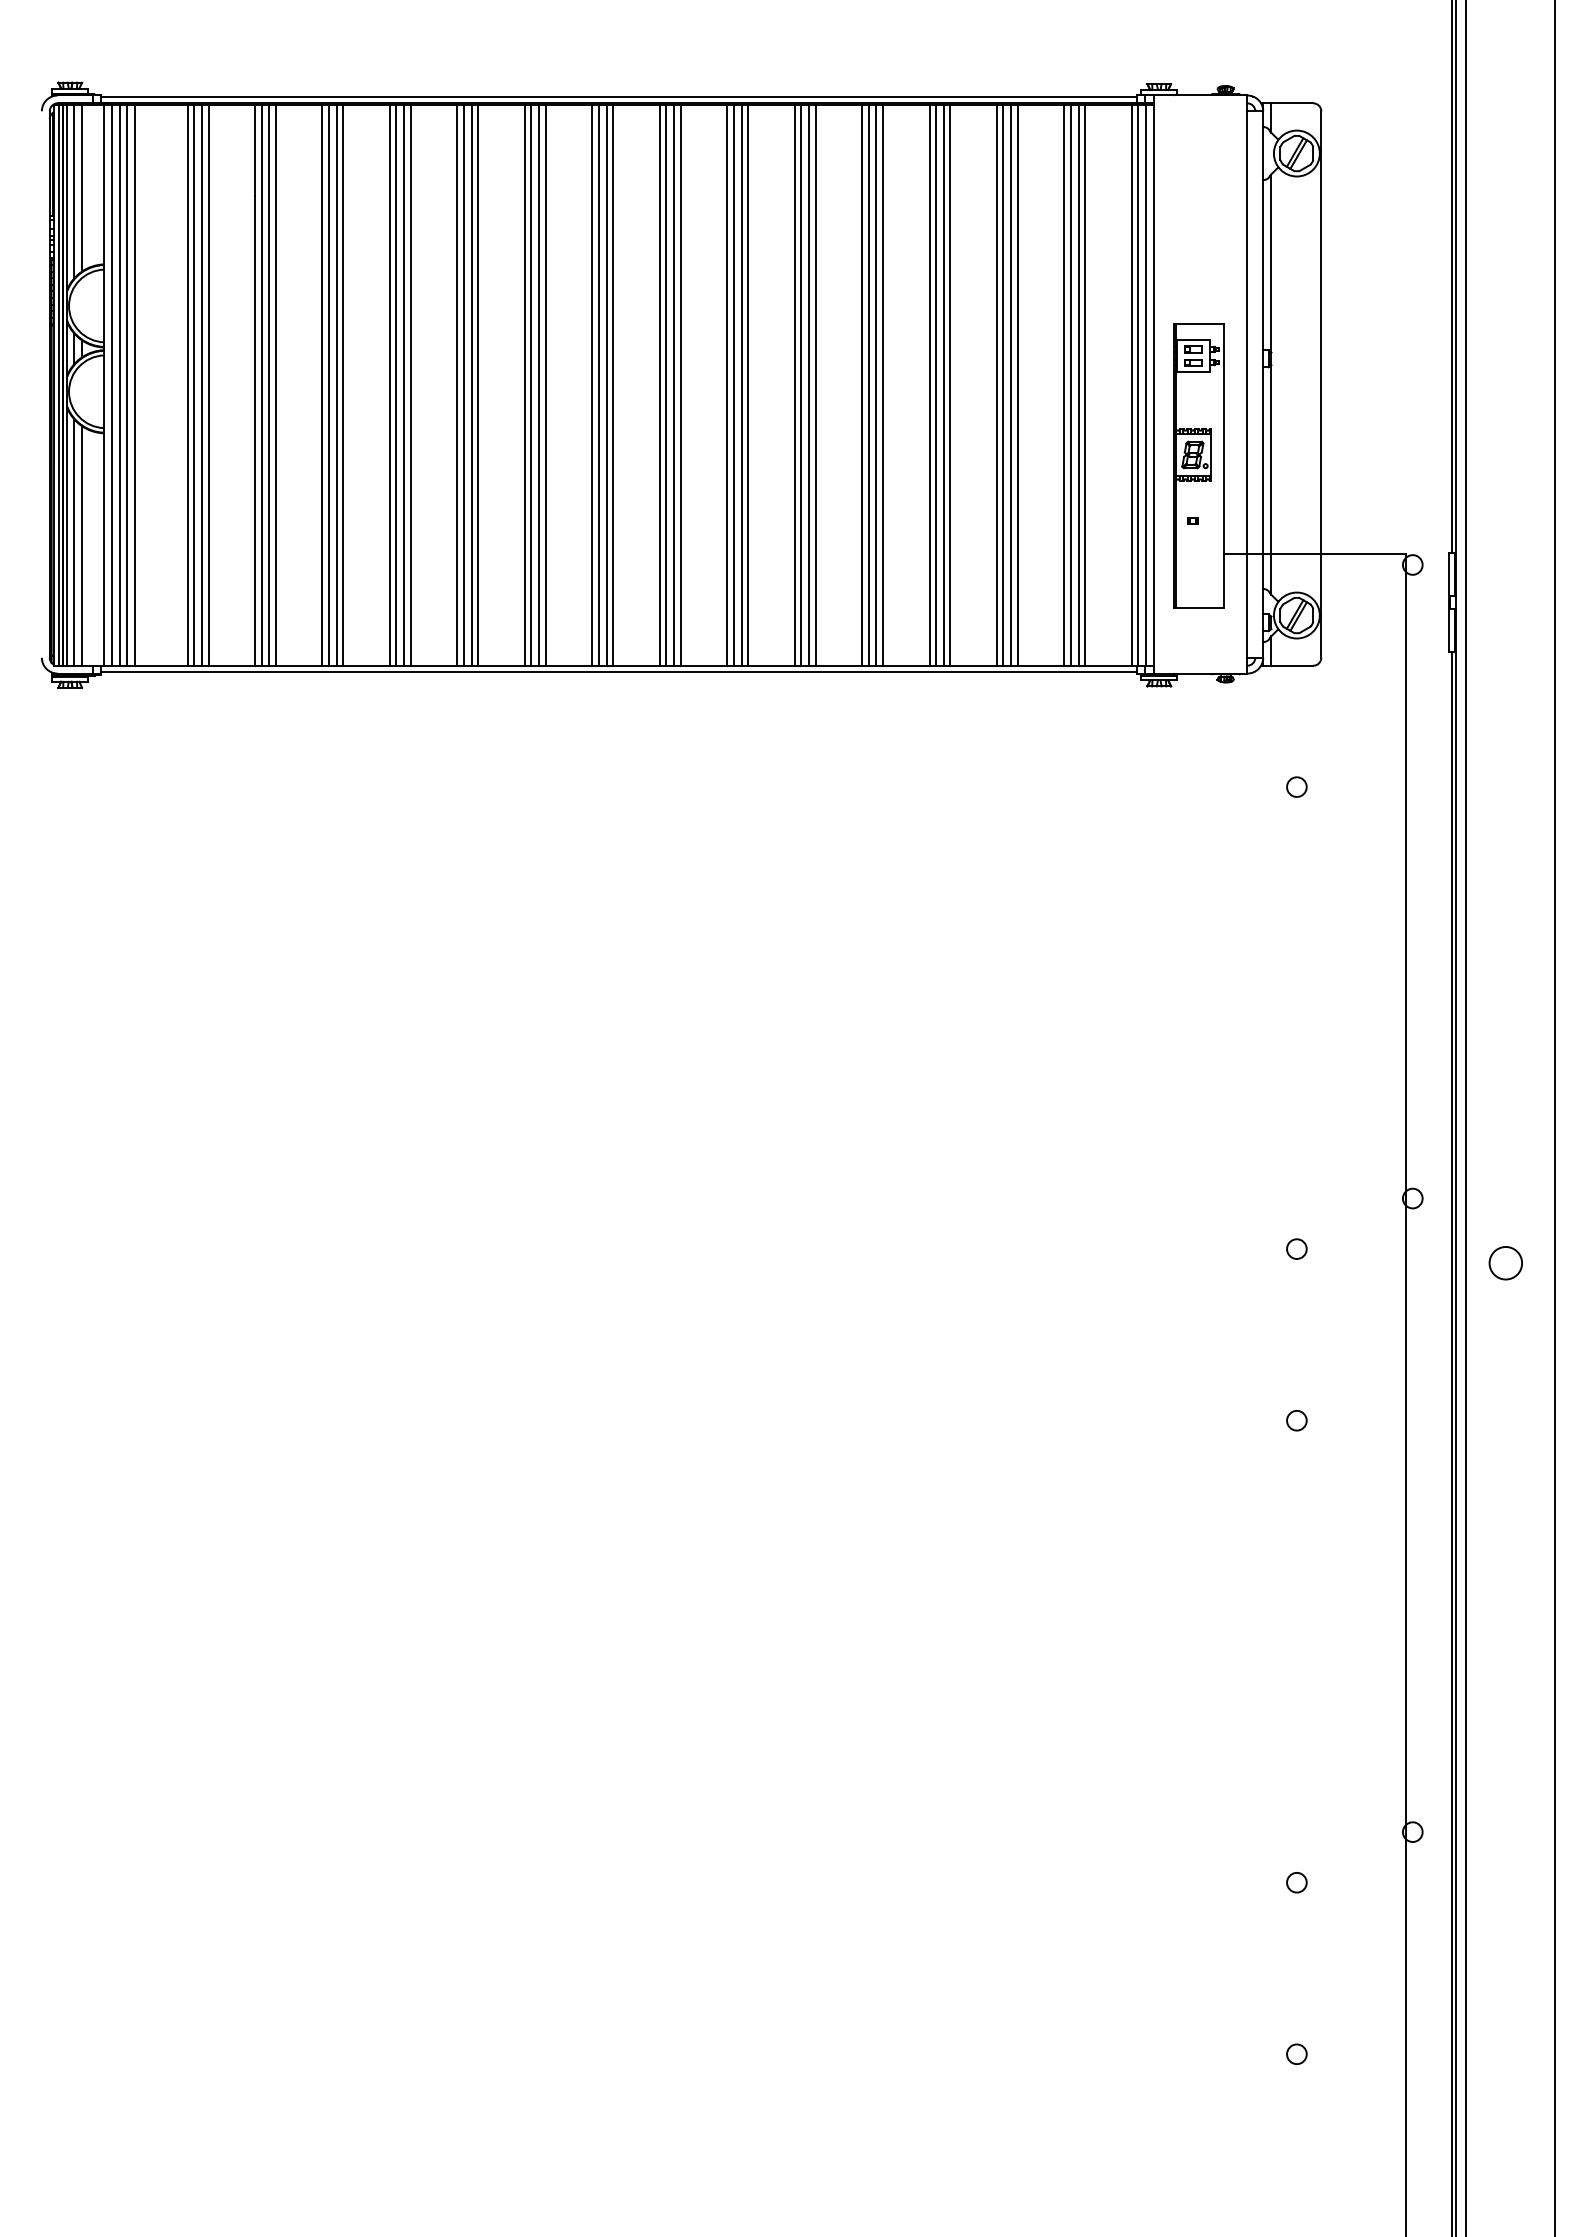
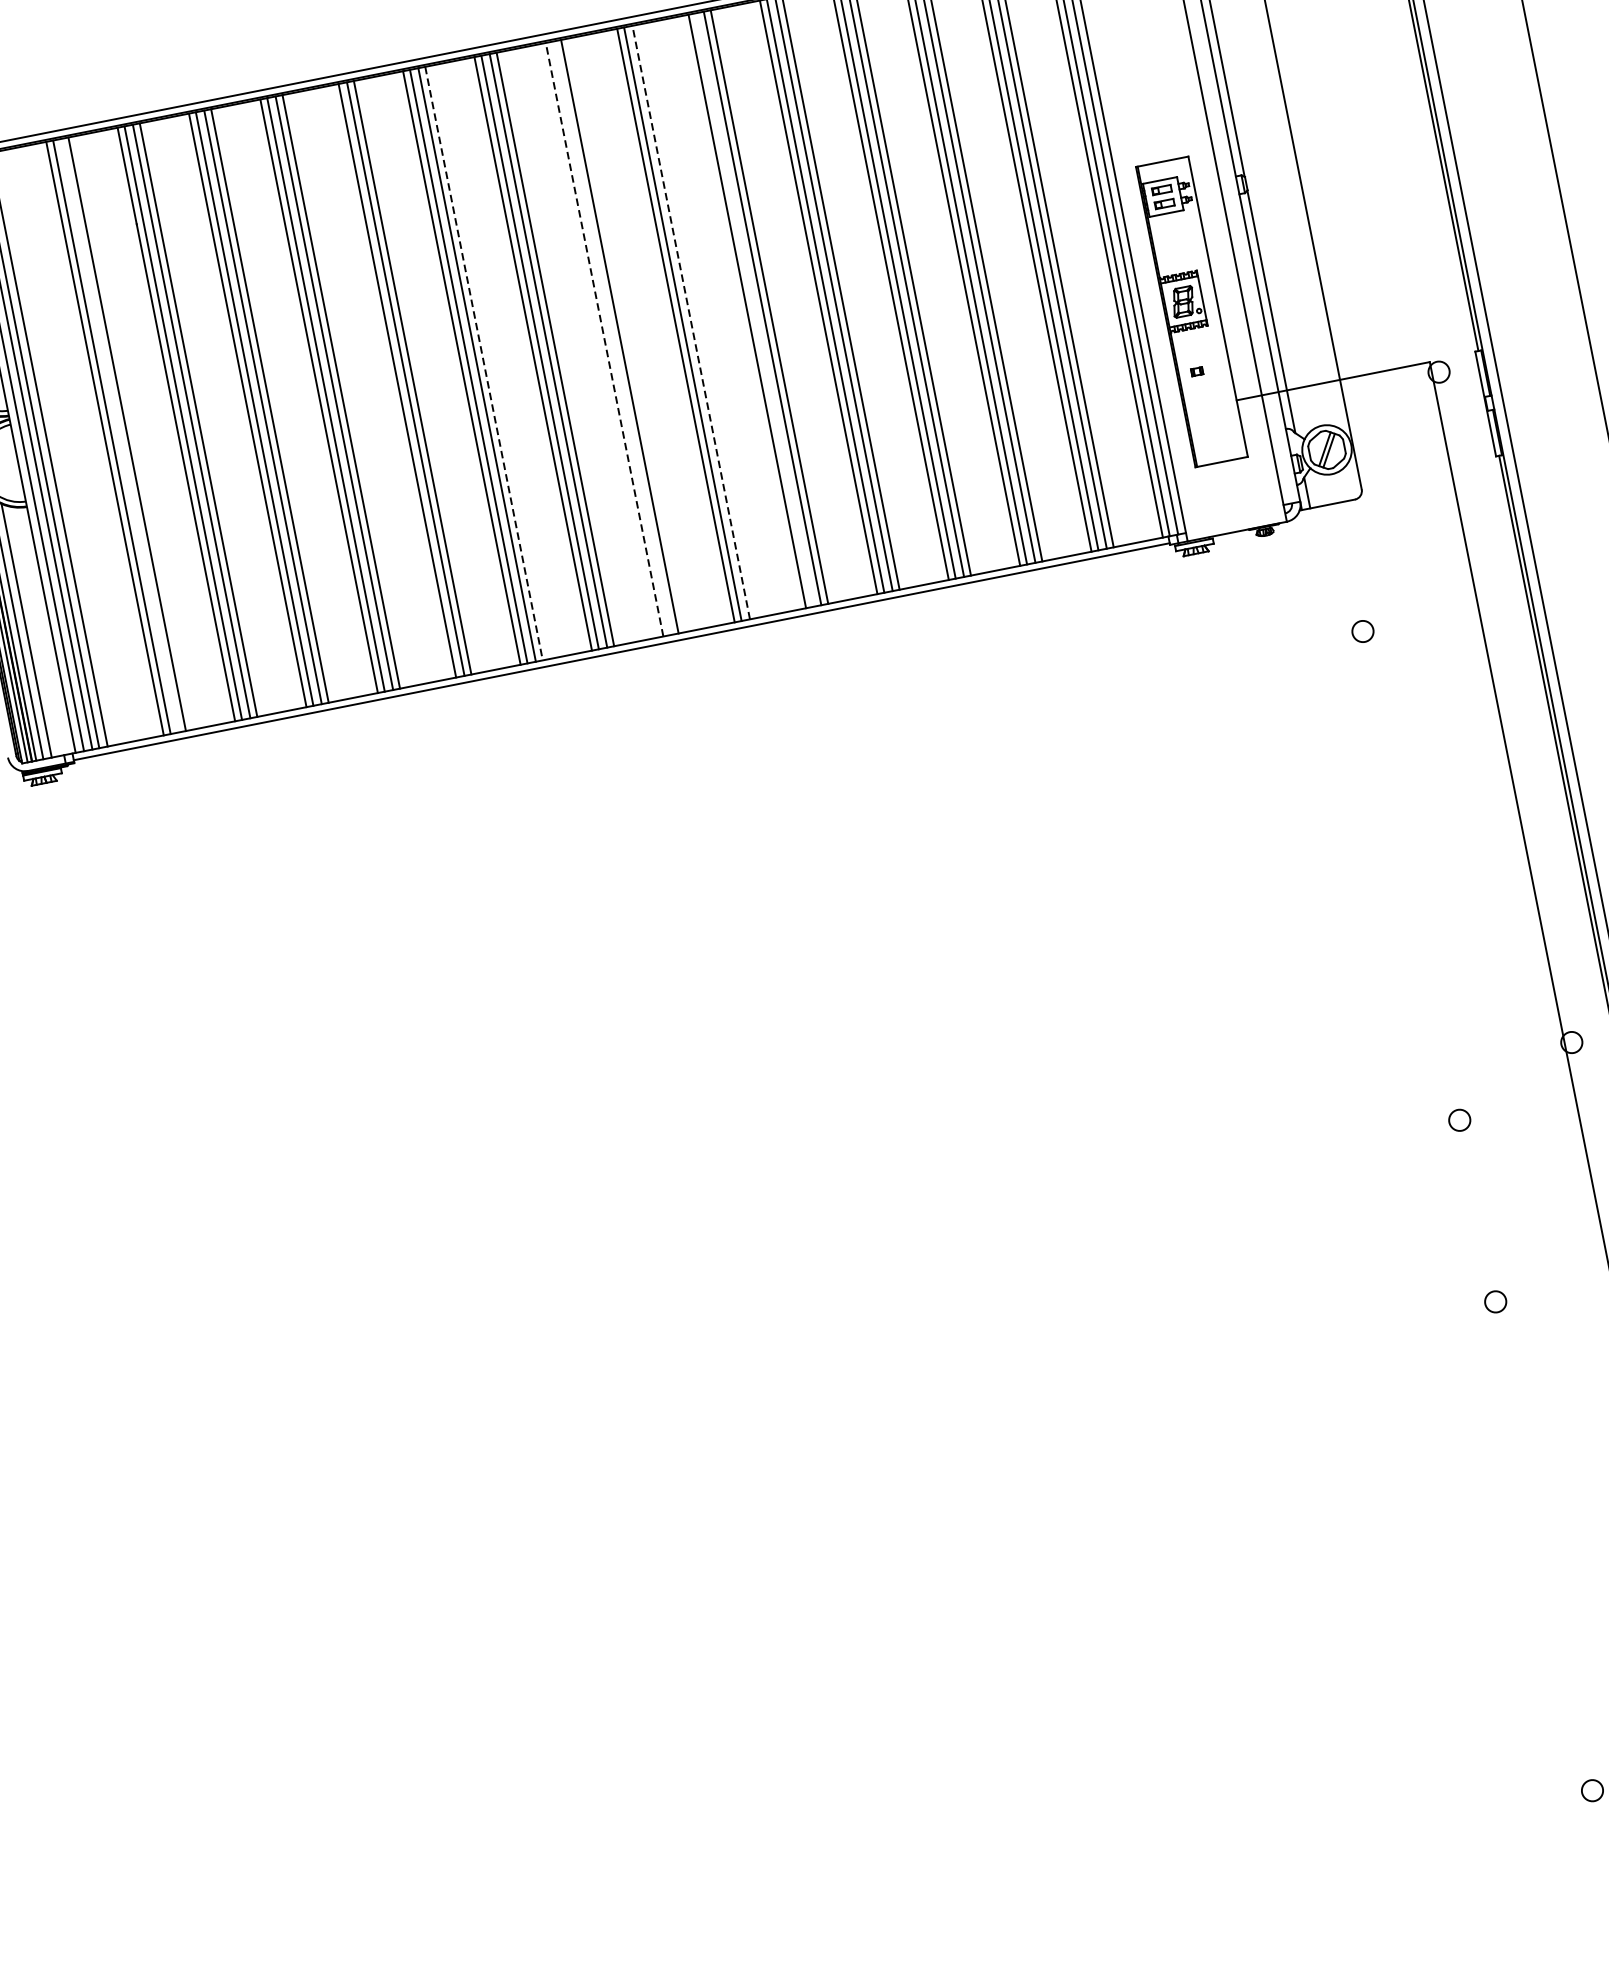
line: (202, 384) -> (120, 434), removed
line: (457, 384) -> (390, 381), removed
line: (659, 384) -> (604, 339), solid -> dashed
line: (666, 384) -> (611, 337), removed
line: (680, 384) -> (626, 334), removed
line: (741, 384) -> (690, 321), solid -> dashed
line: (748, 384) -> (698, 320), removed
line: (801, 384) -> (754, 309), removed
line: (545, 385) -> (483, 363), solid -> dashed

